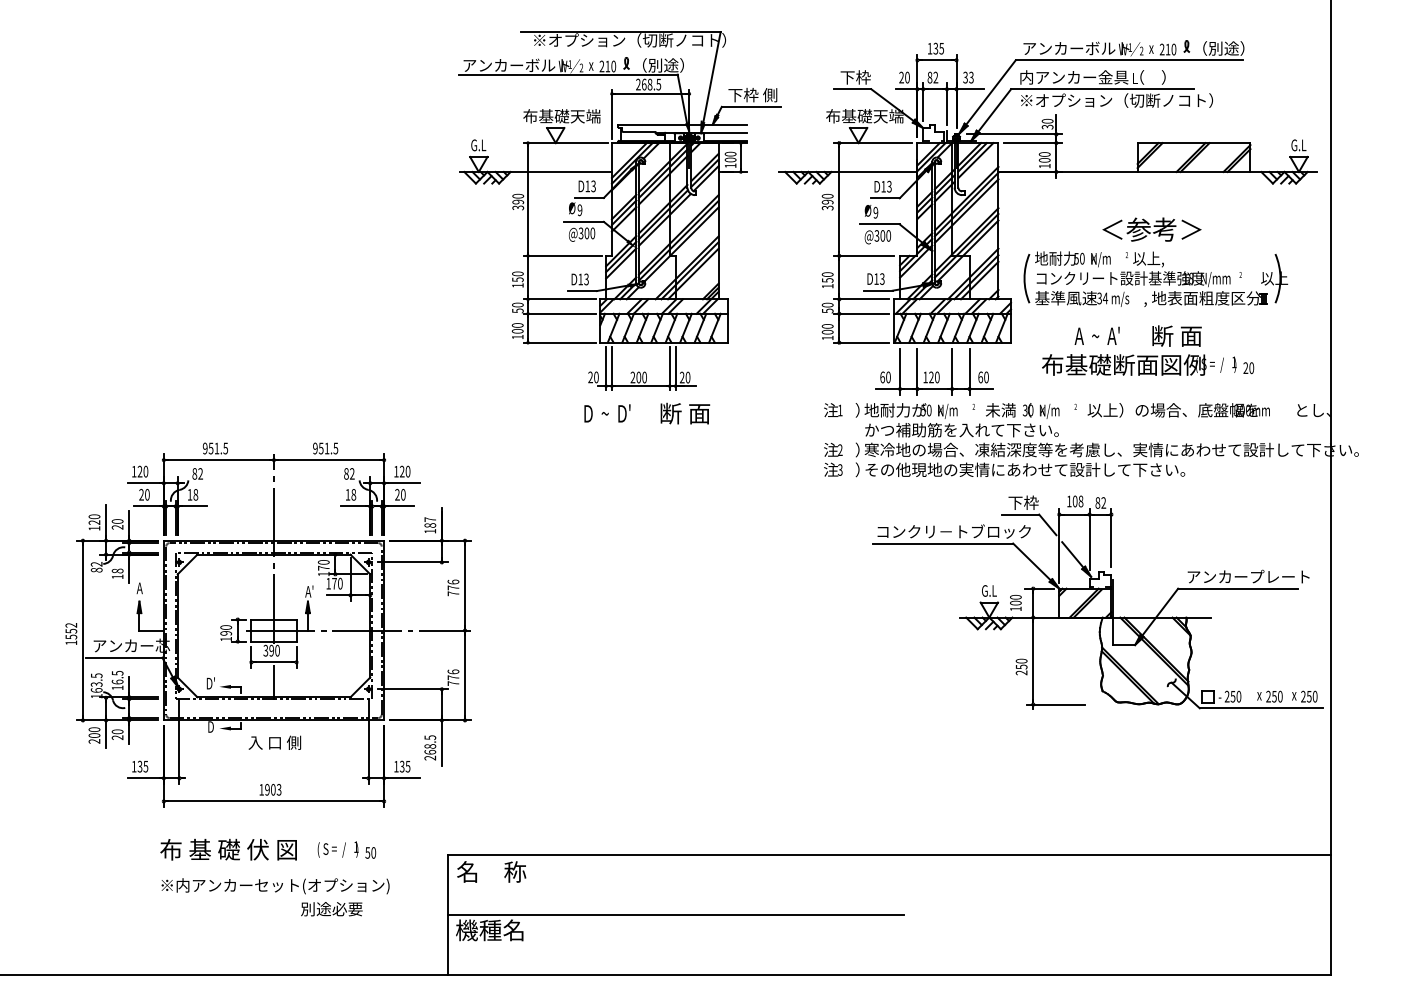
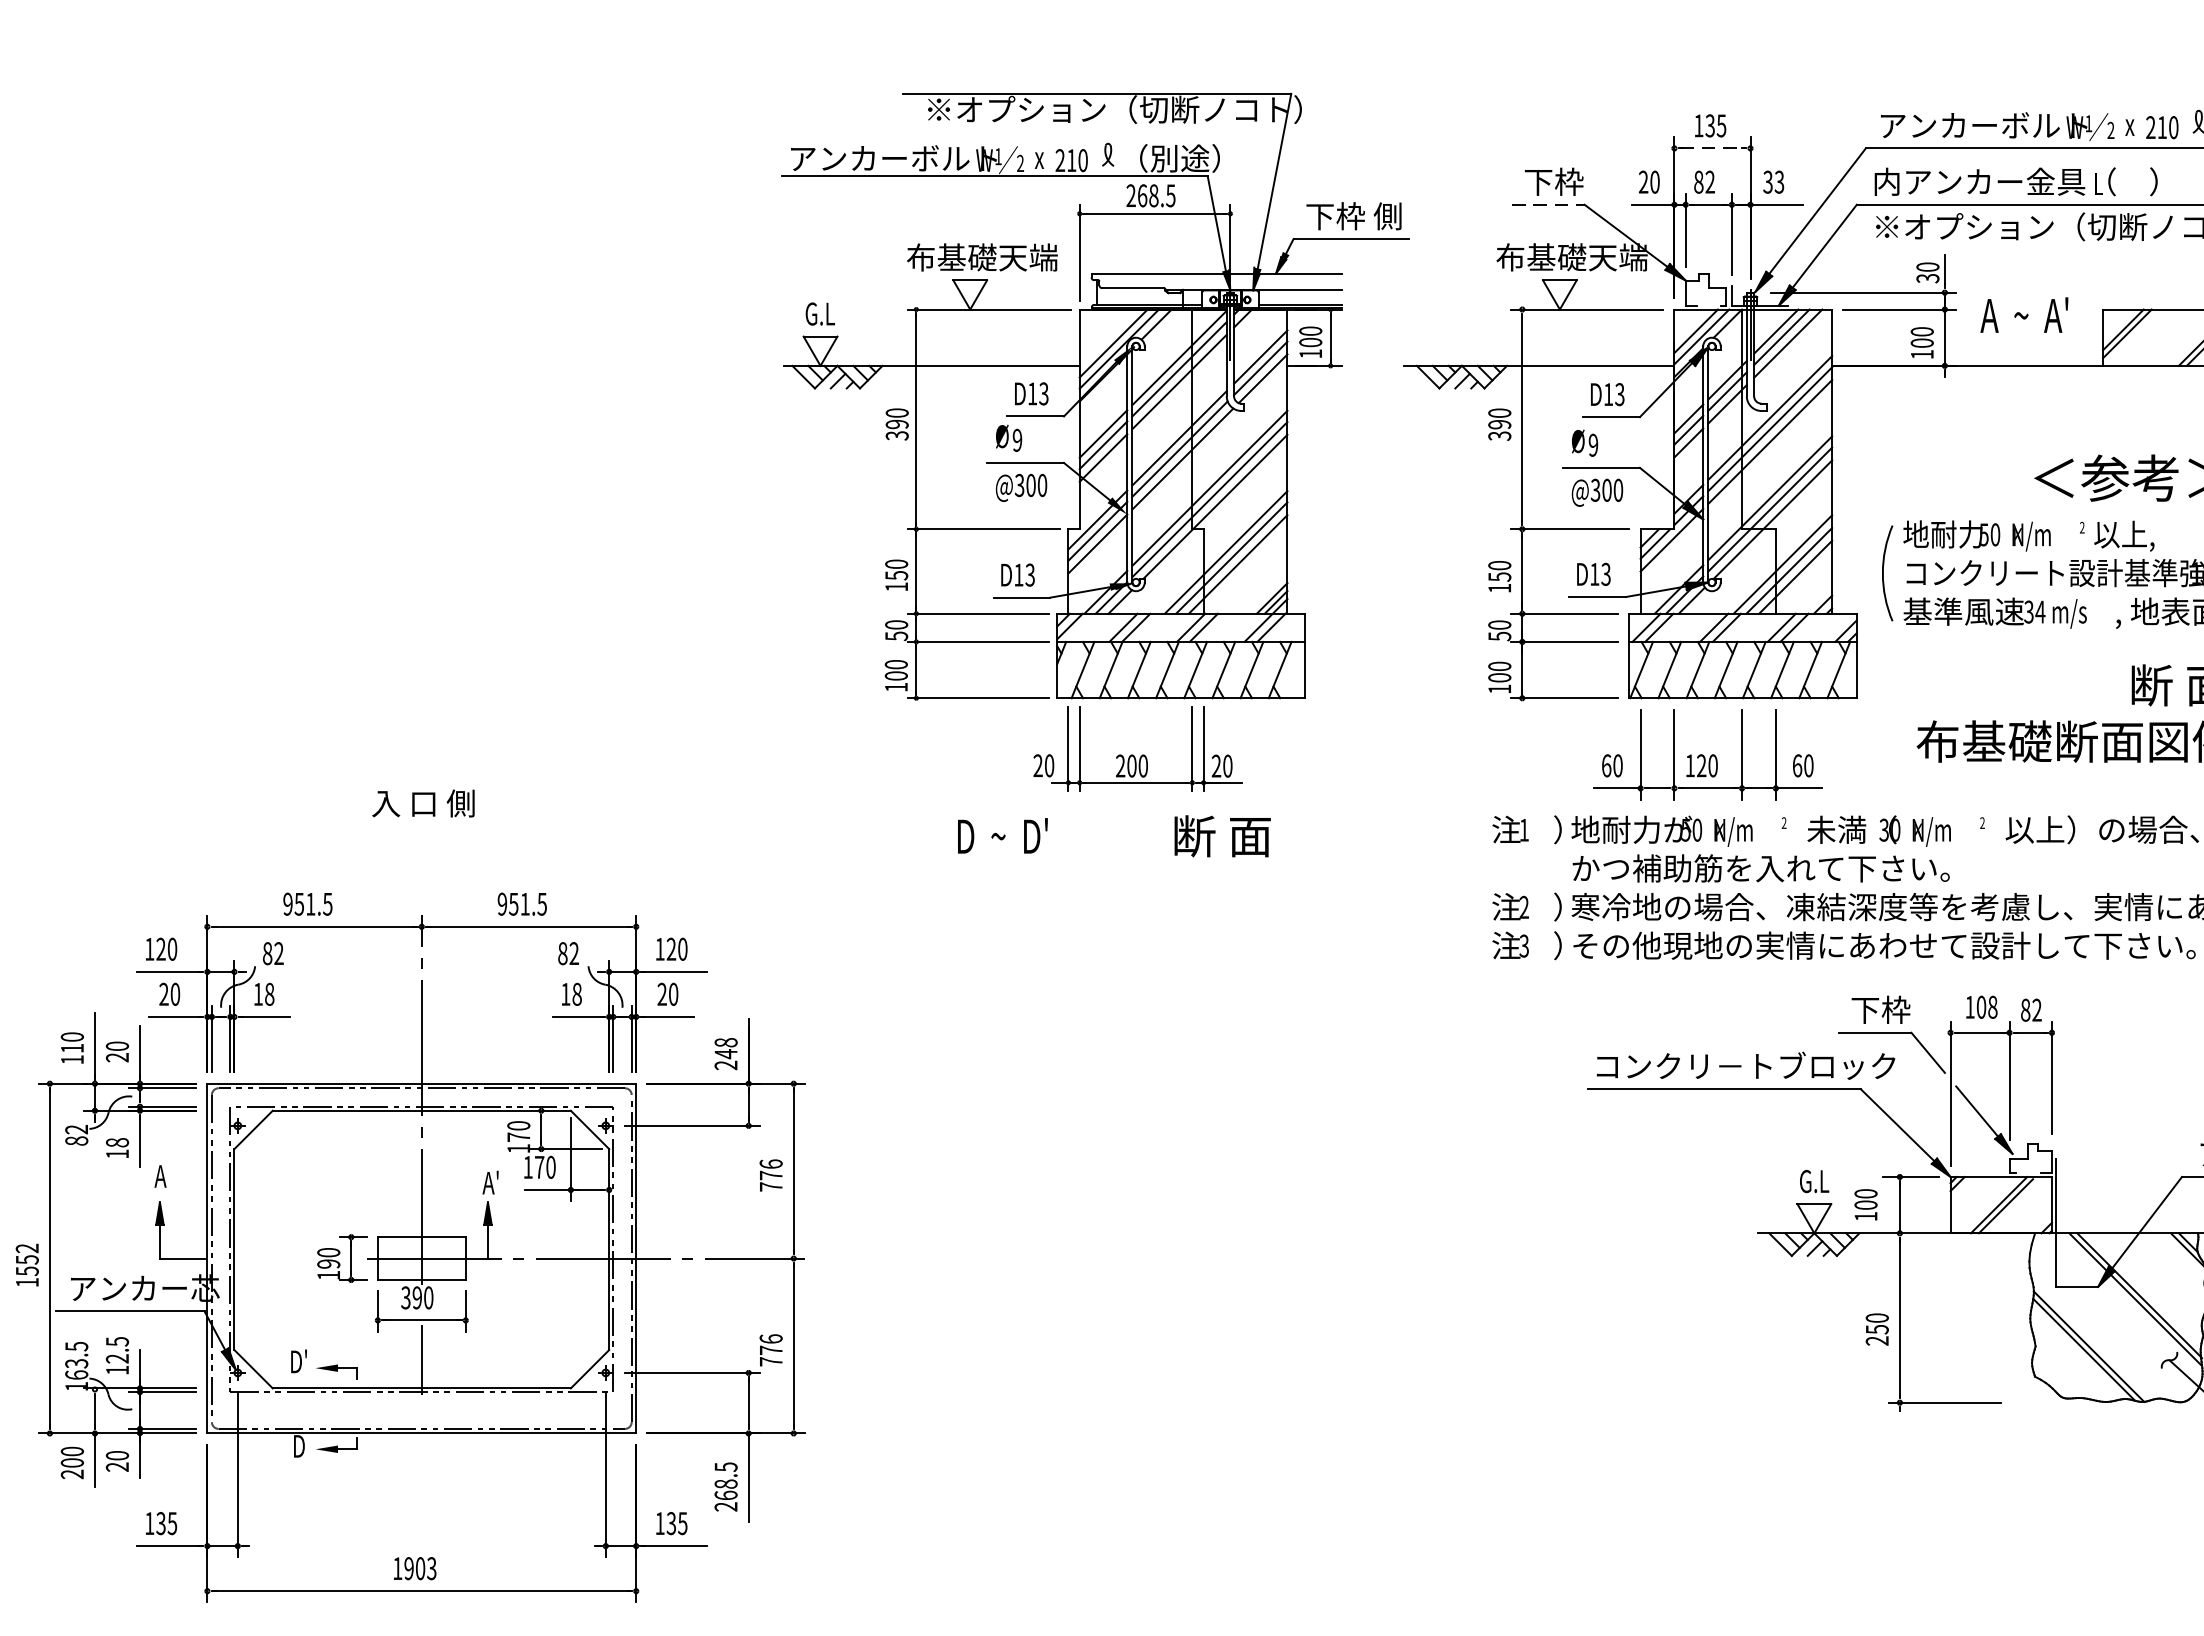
line: (937, 60) -> (1713, 148), solid -> dashed
line: (852, 89) -> (1547, 205), solid -> dashed
text: (1096, 335) -> (2022, 314), moved
text: (607, 413) -> (1002, 836), moved
text: (94, 522) -> (72, 1048), 120 -> 110
text: (430, 525) -> (726, 1054), 187 -> 248
text: (117, 681) -> (117, 1357), 16.5 -> 12.5
text: (274, 742) -> (422, 802), moved

